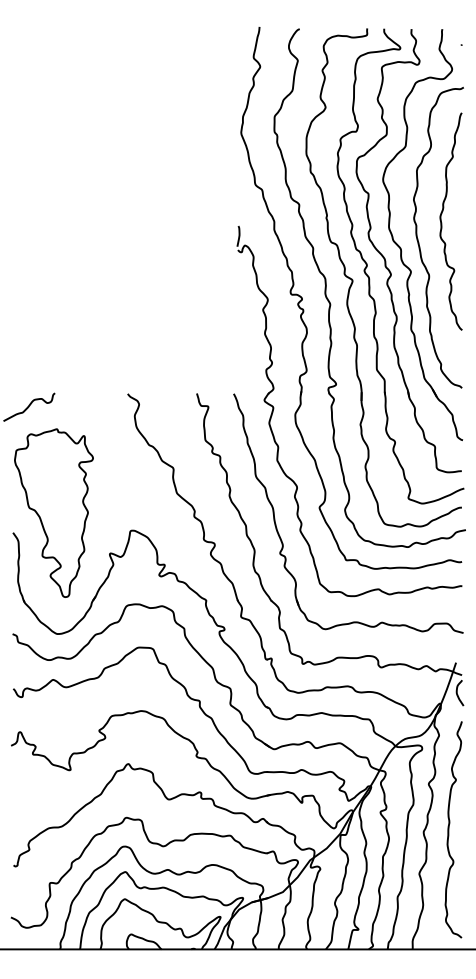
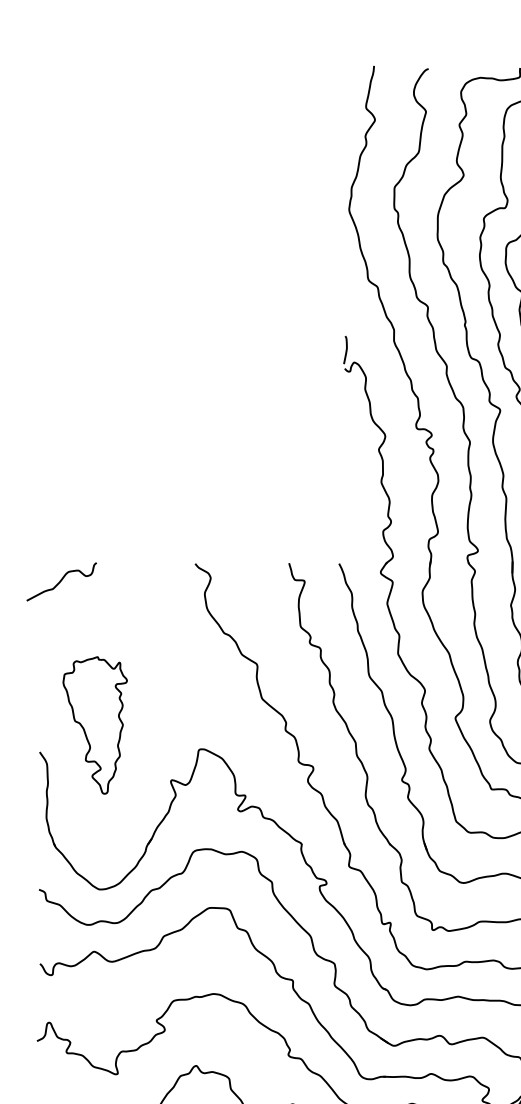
part: (53, 512) -> (94, 724), size x0.6

